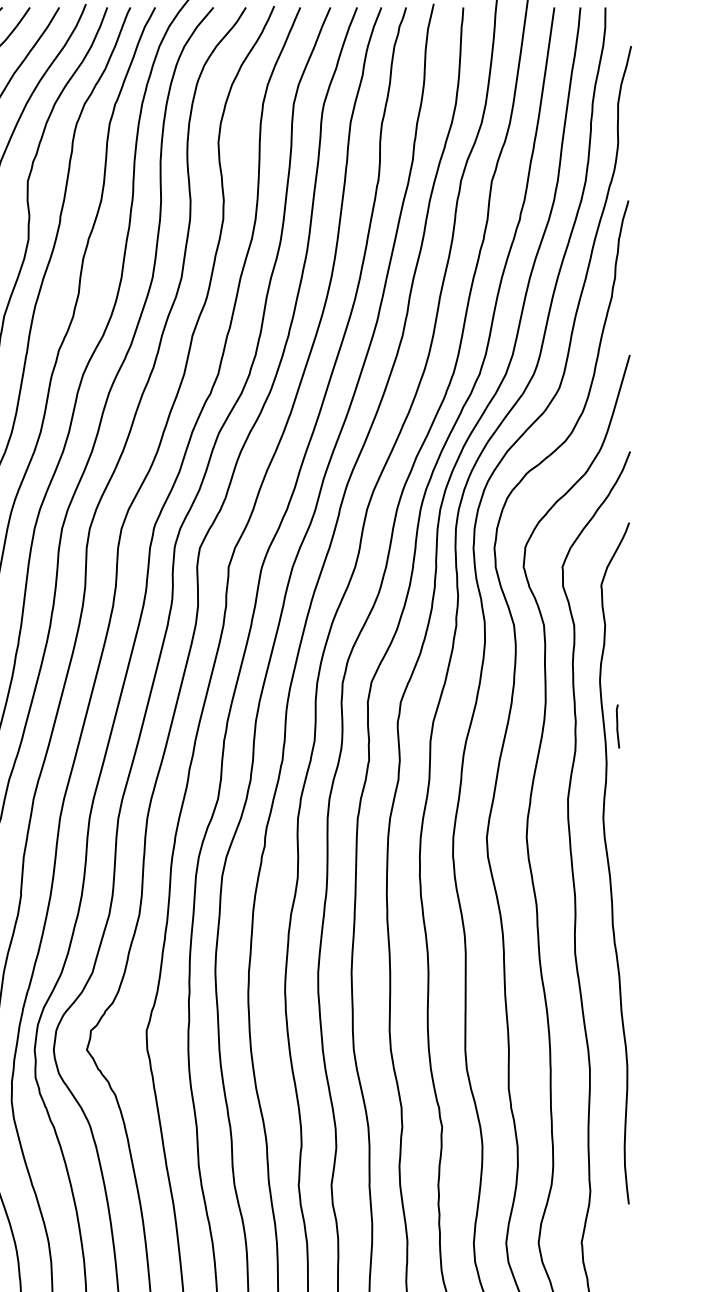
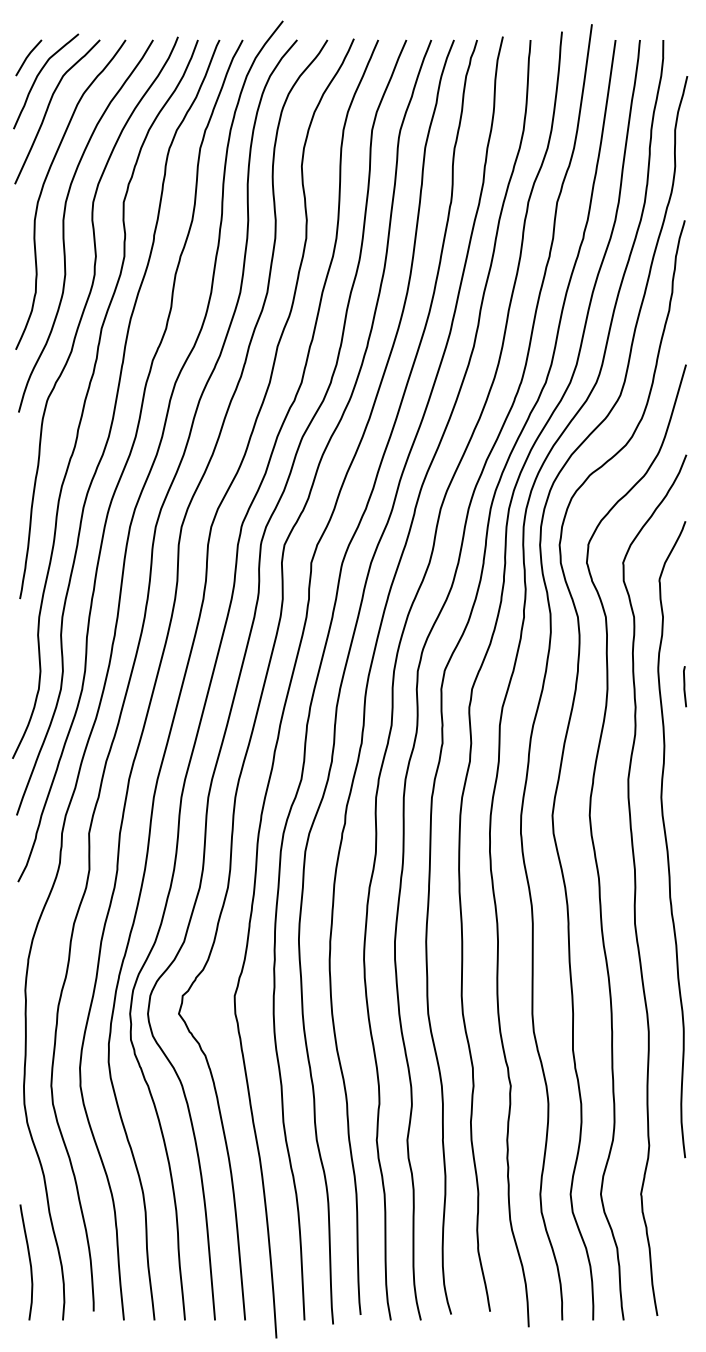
line: (618, 726) -> (685, 686), moved

